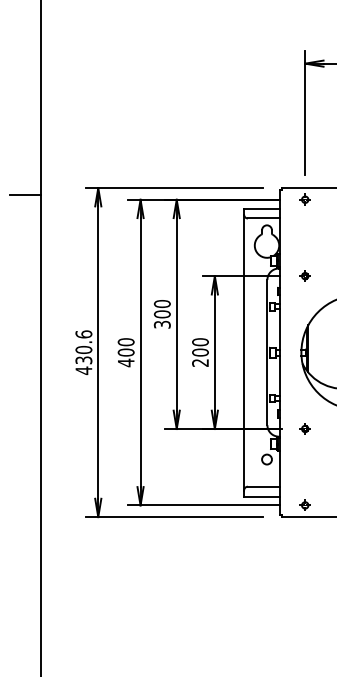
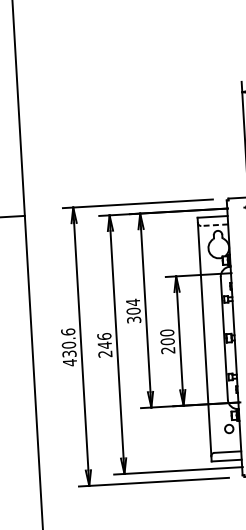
line: (263, 218) -> (214, 225), solid -> dashed
text: (162, 303) -> (133, 302), 300 -> 304
text: (125, 352) -> (104, 345), 400 -> 246

